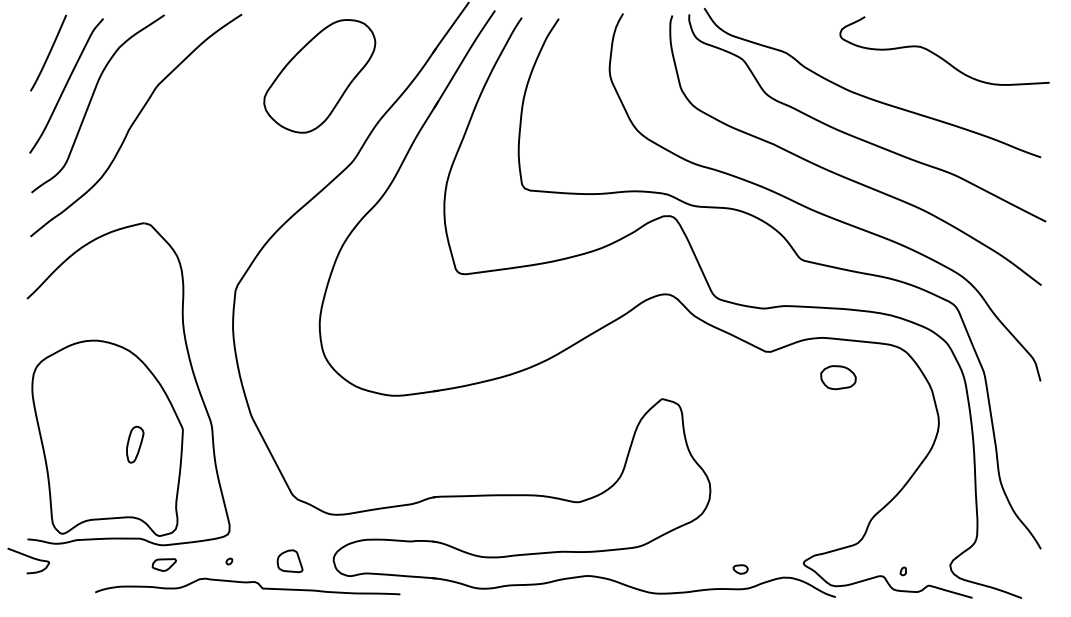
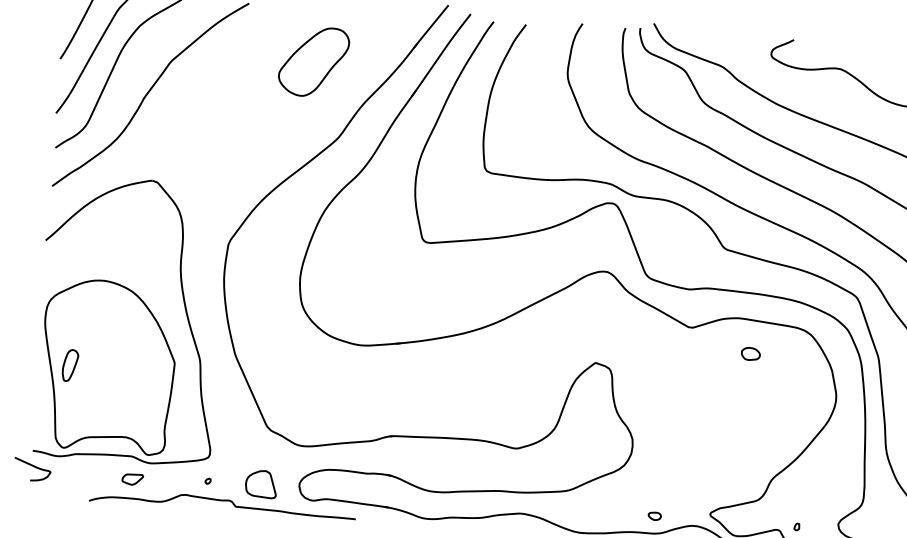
part: (319, 76) -> (313, 62), size x0.7
part: (838, 377) -> (750, 353), size x0.6
part: (135, 444) -> (70, 365), moved
part: (289, 561) -> (260, 484), size x1.4
part: (163, 564) -> (131, 479), moved

